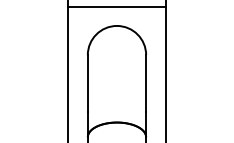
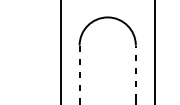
line: (87, 83) -> (79, 72), solid -> dashed
line: (146, 83) -> (136, 72), solid -> dashed

